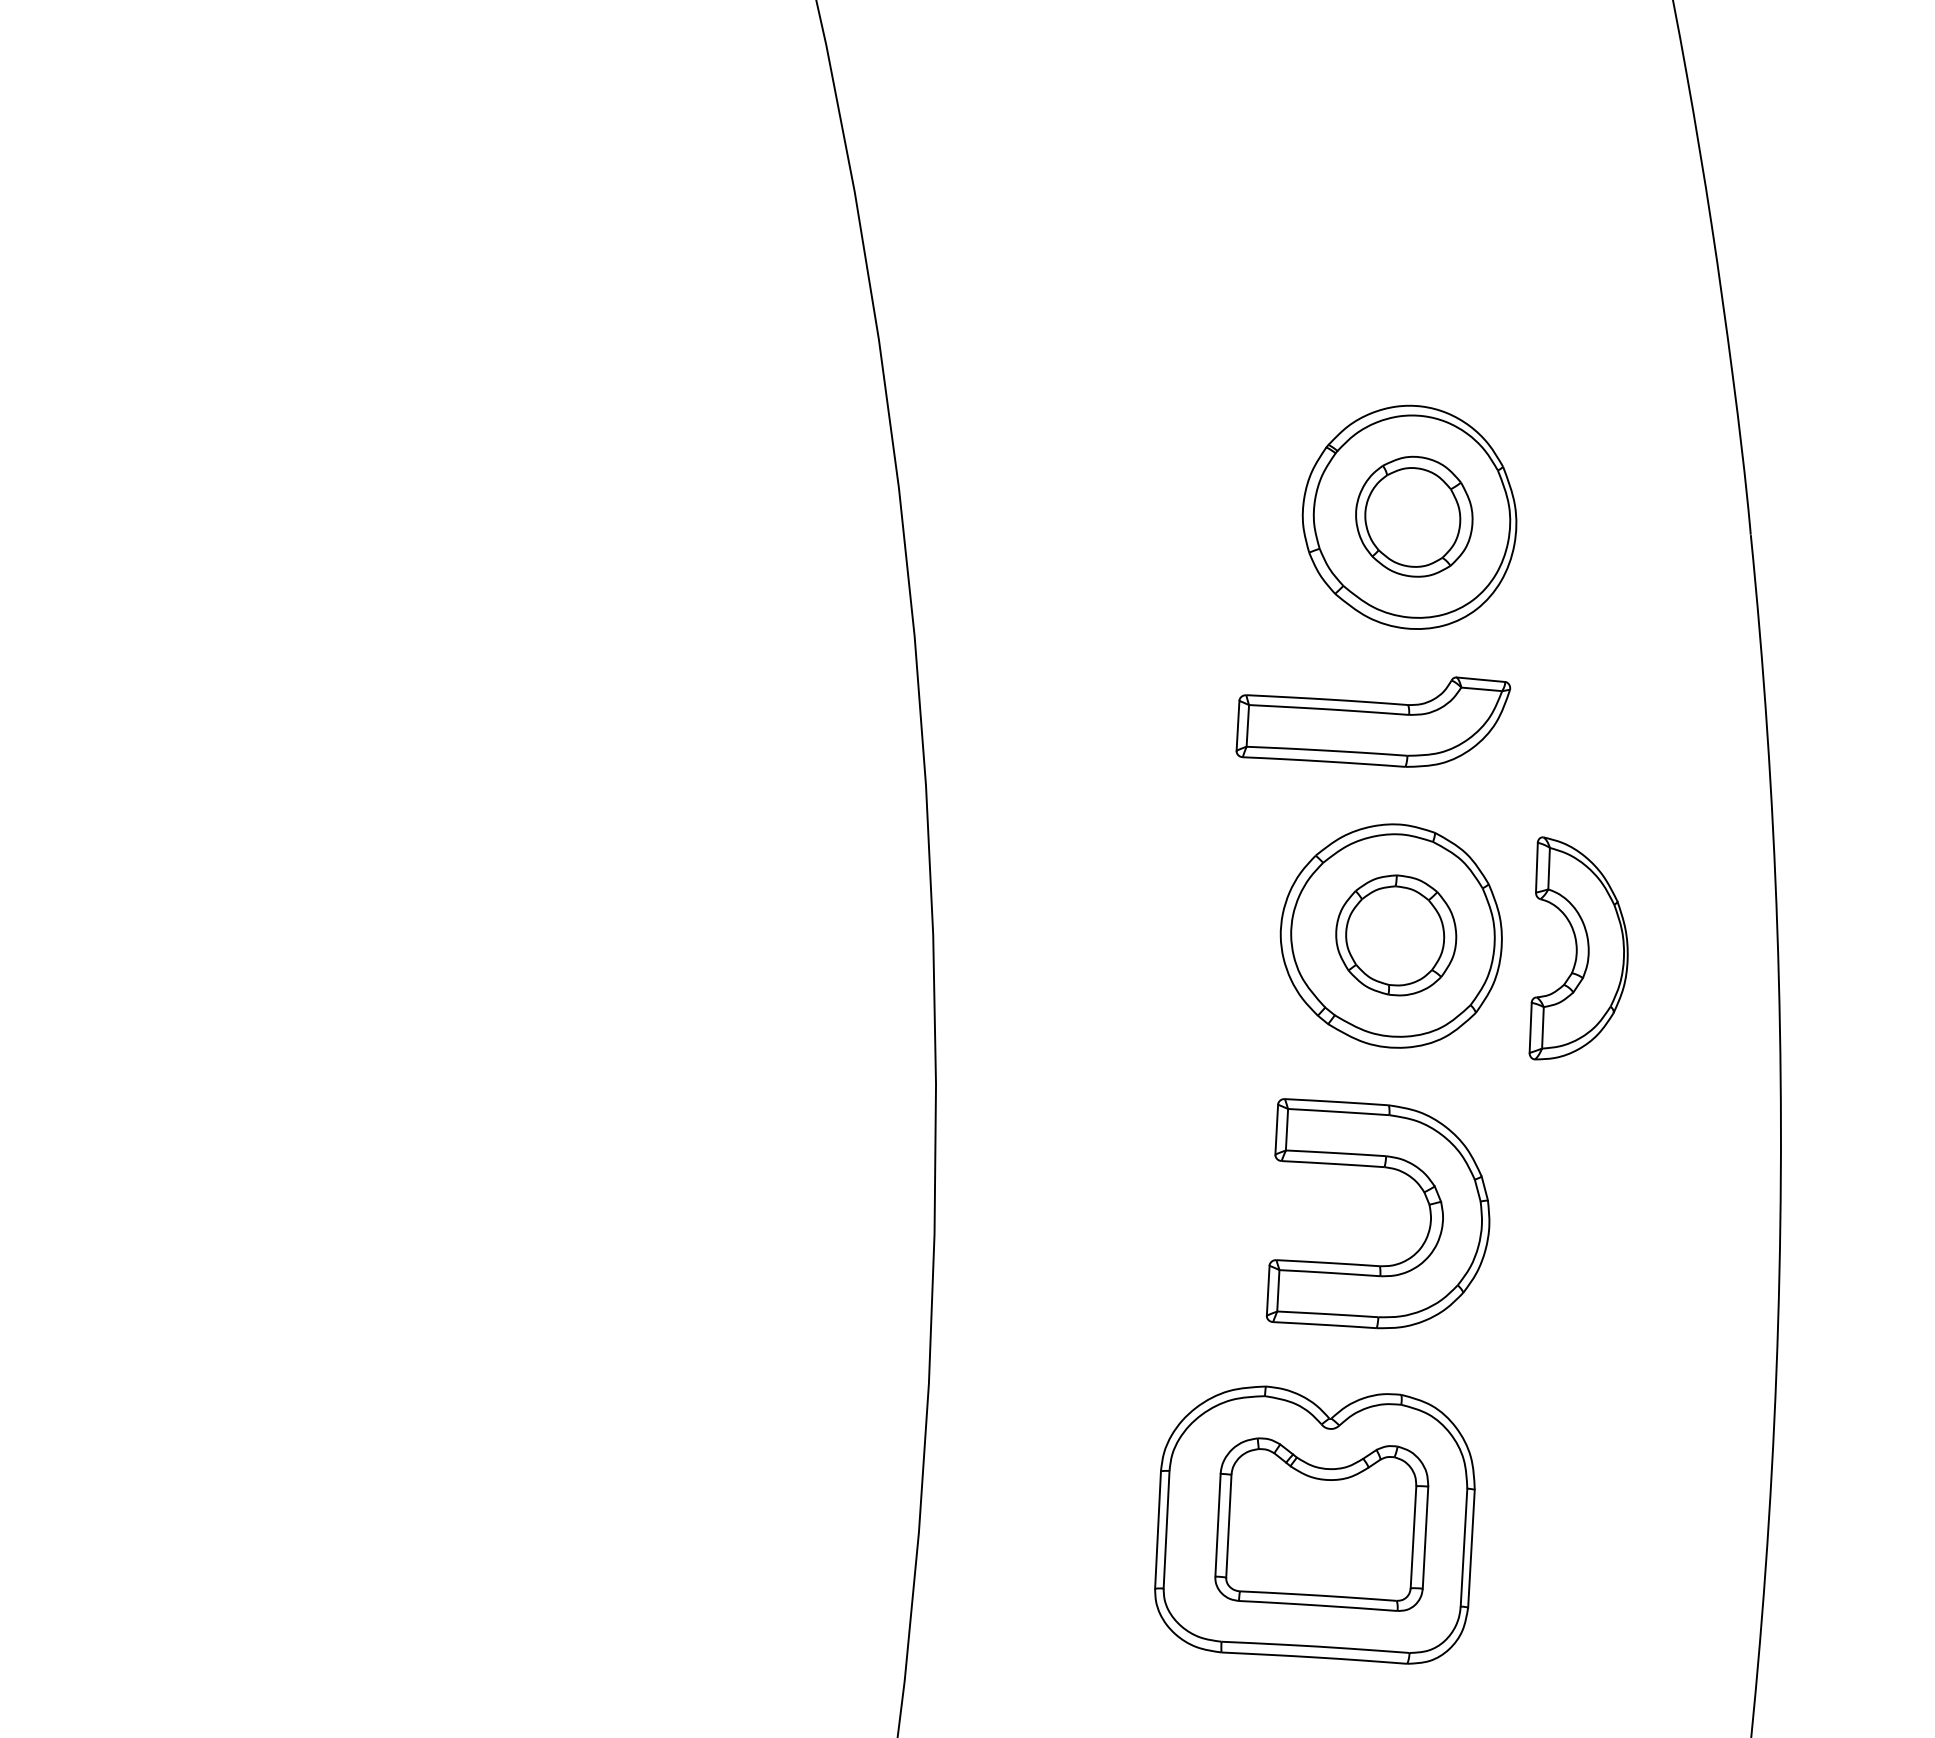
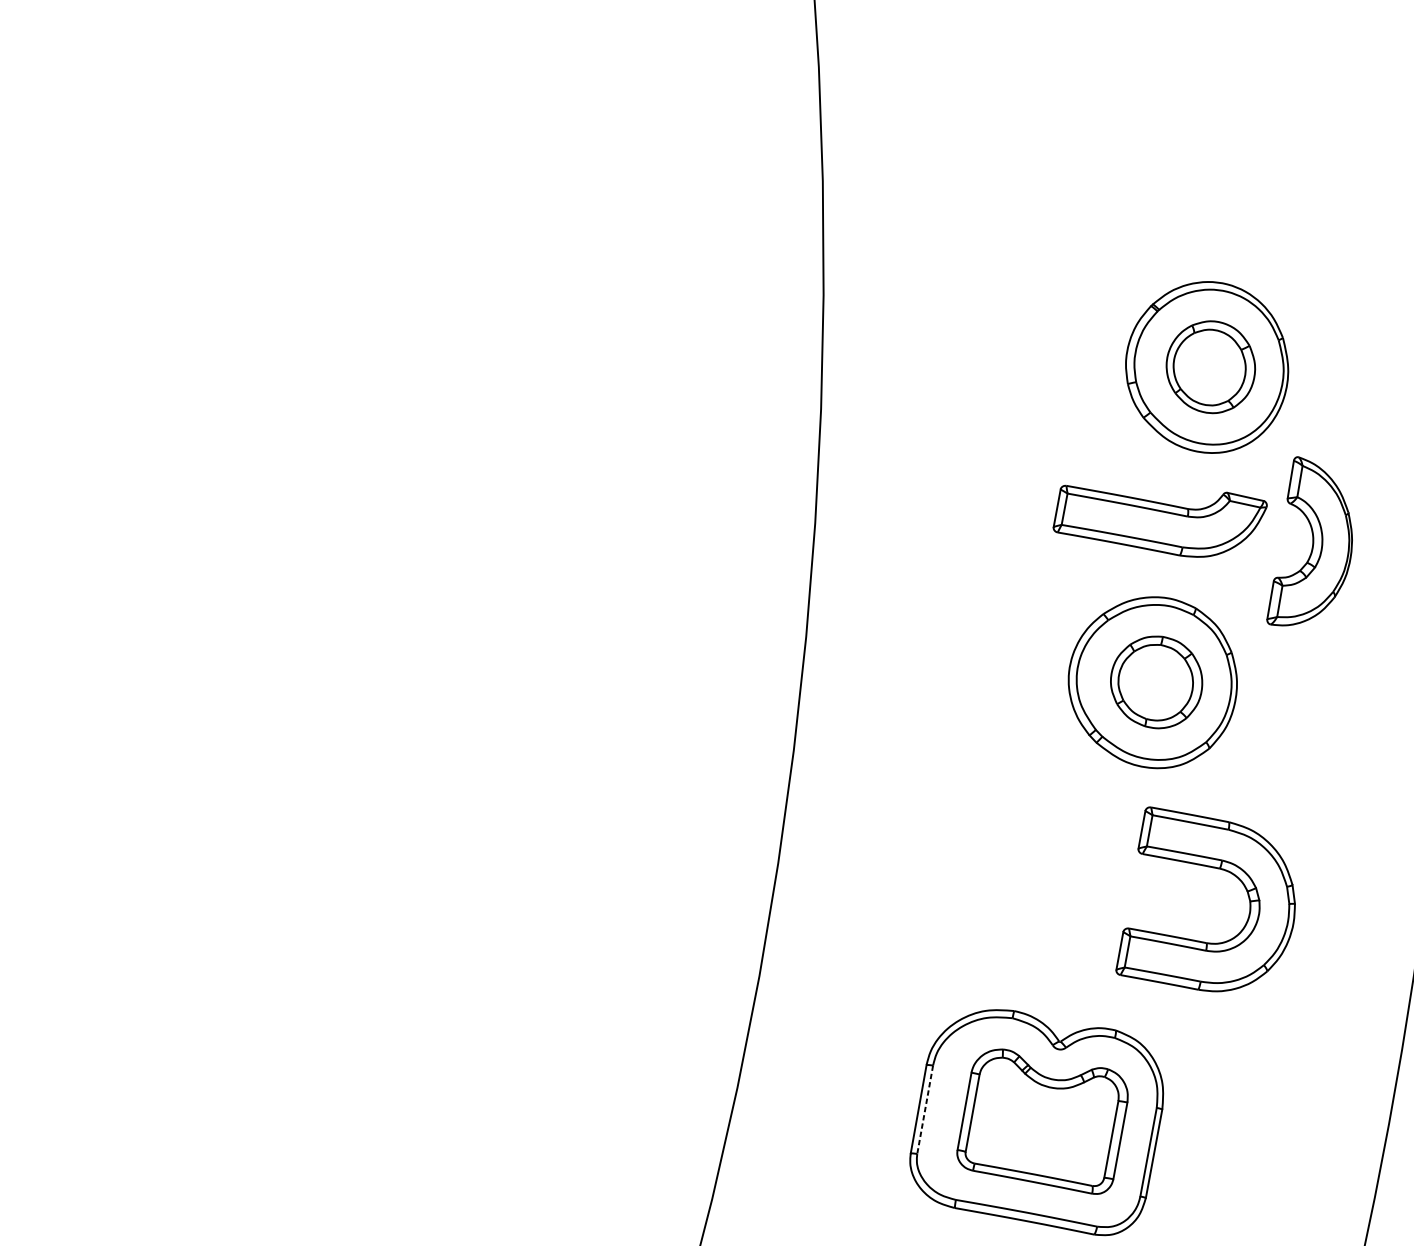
part: (1578, 948) -> (1314, 544), moved
part: (1384, 1168) -> (1219, 869), moved
line: (1166, 1529) -> (925, 1109), solid -> dashed

